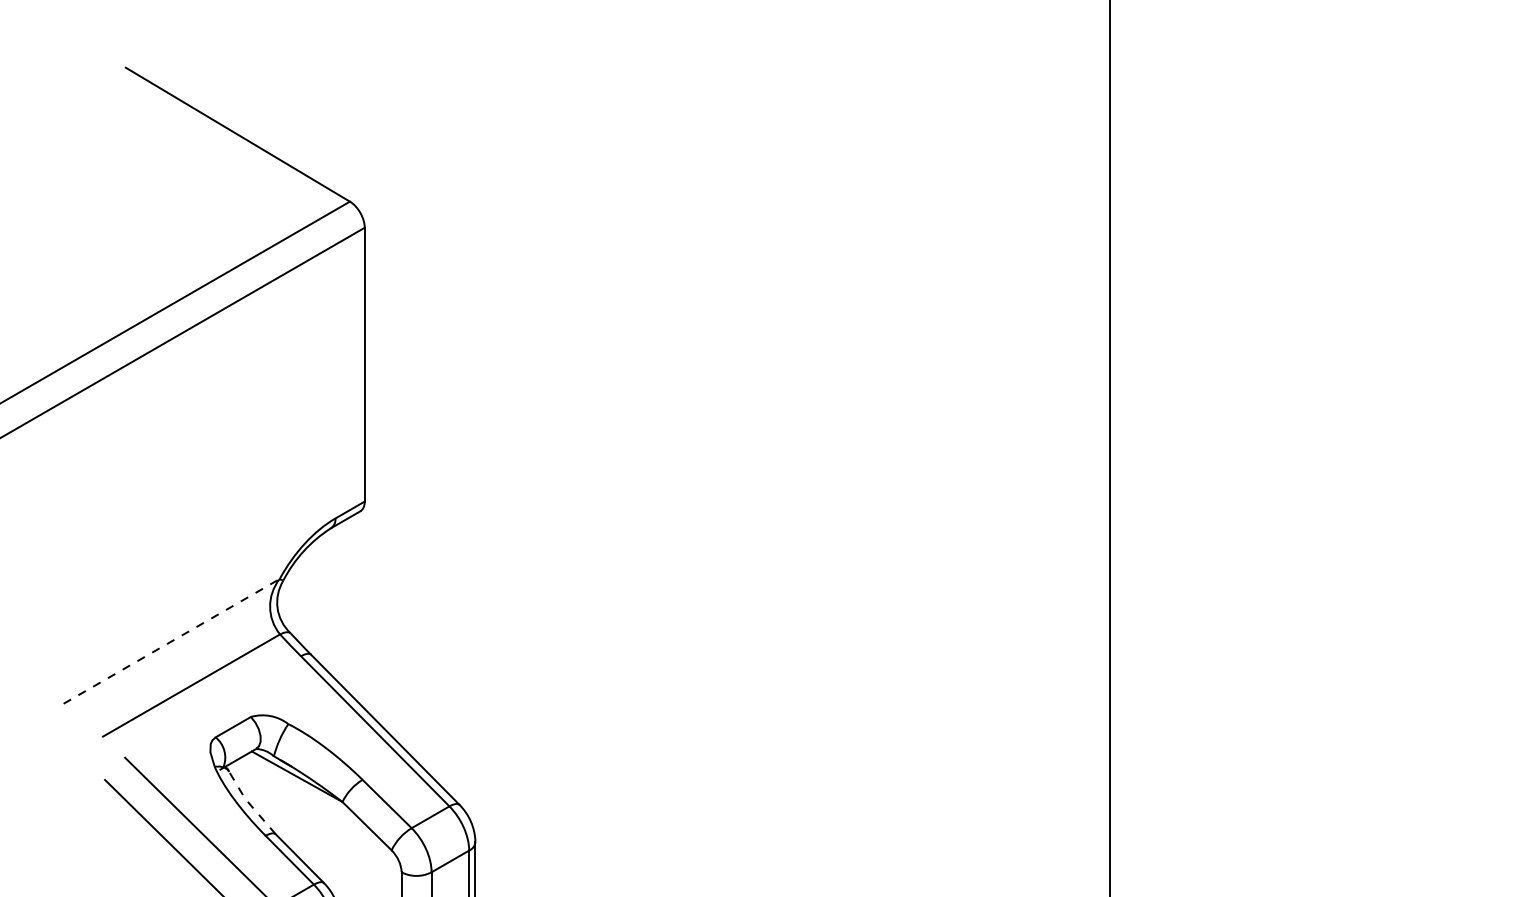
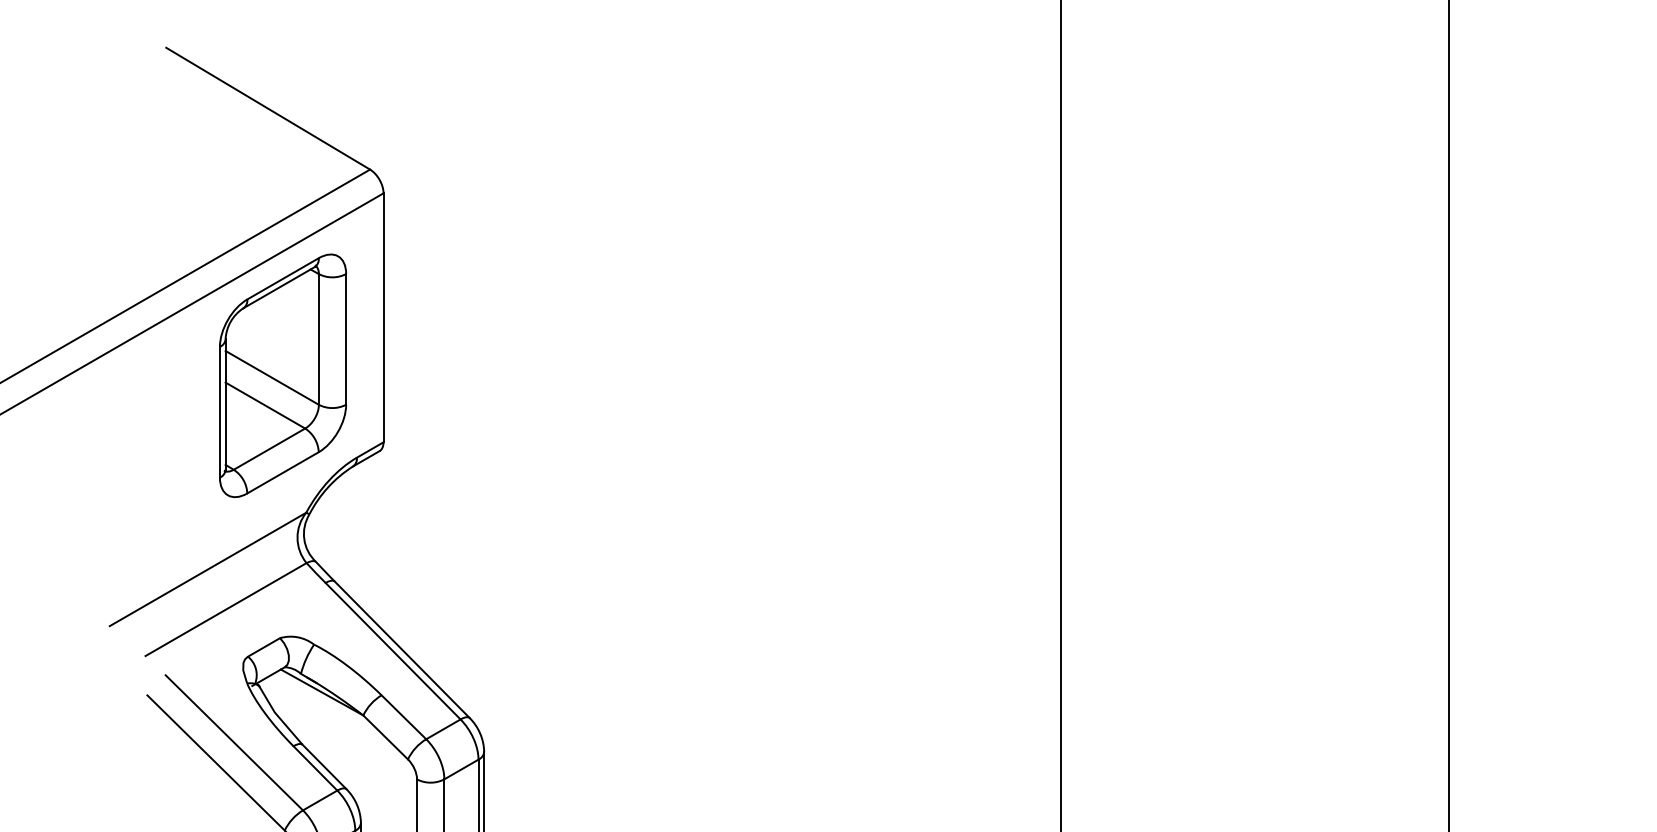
part: (253, 428) -> (282, 375), added
line: (172, 641) -> (208, 569), dashed -> solid
line: (249, 803) -> (278, 716), dashed -> solid

